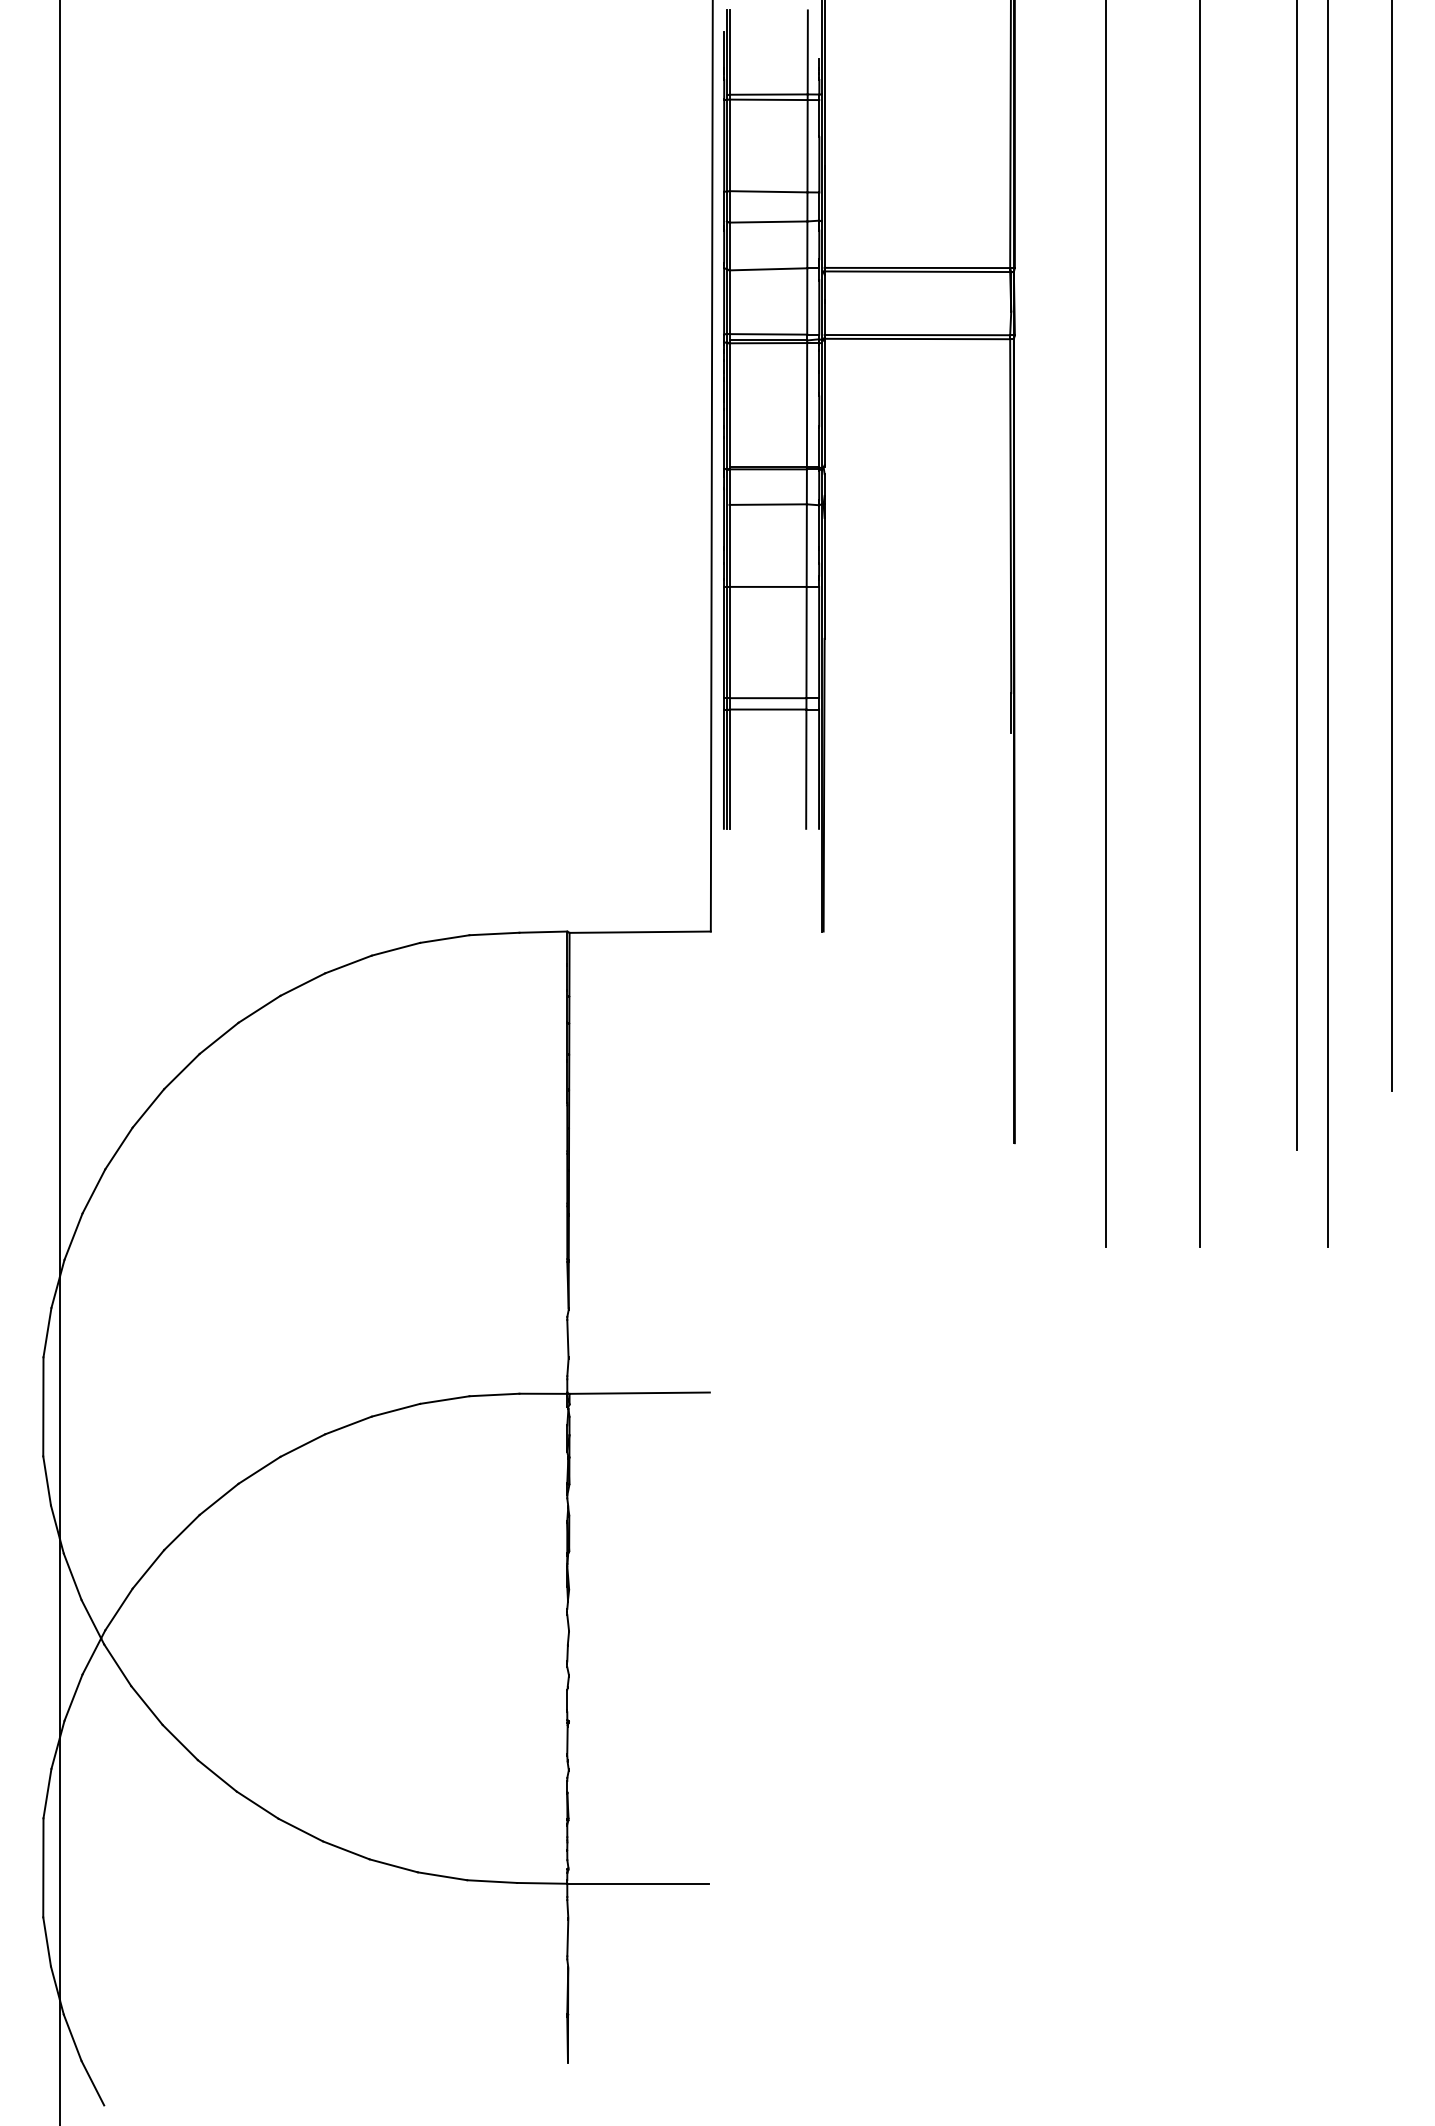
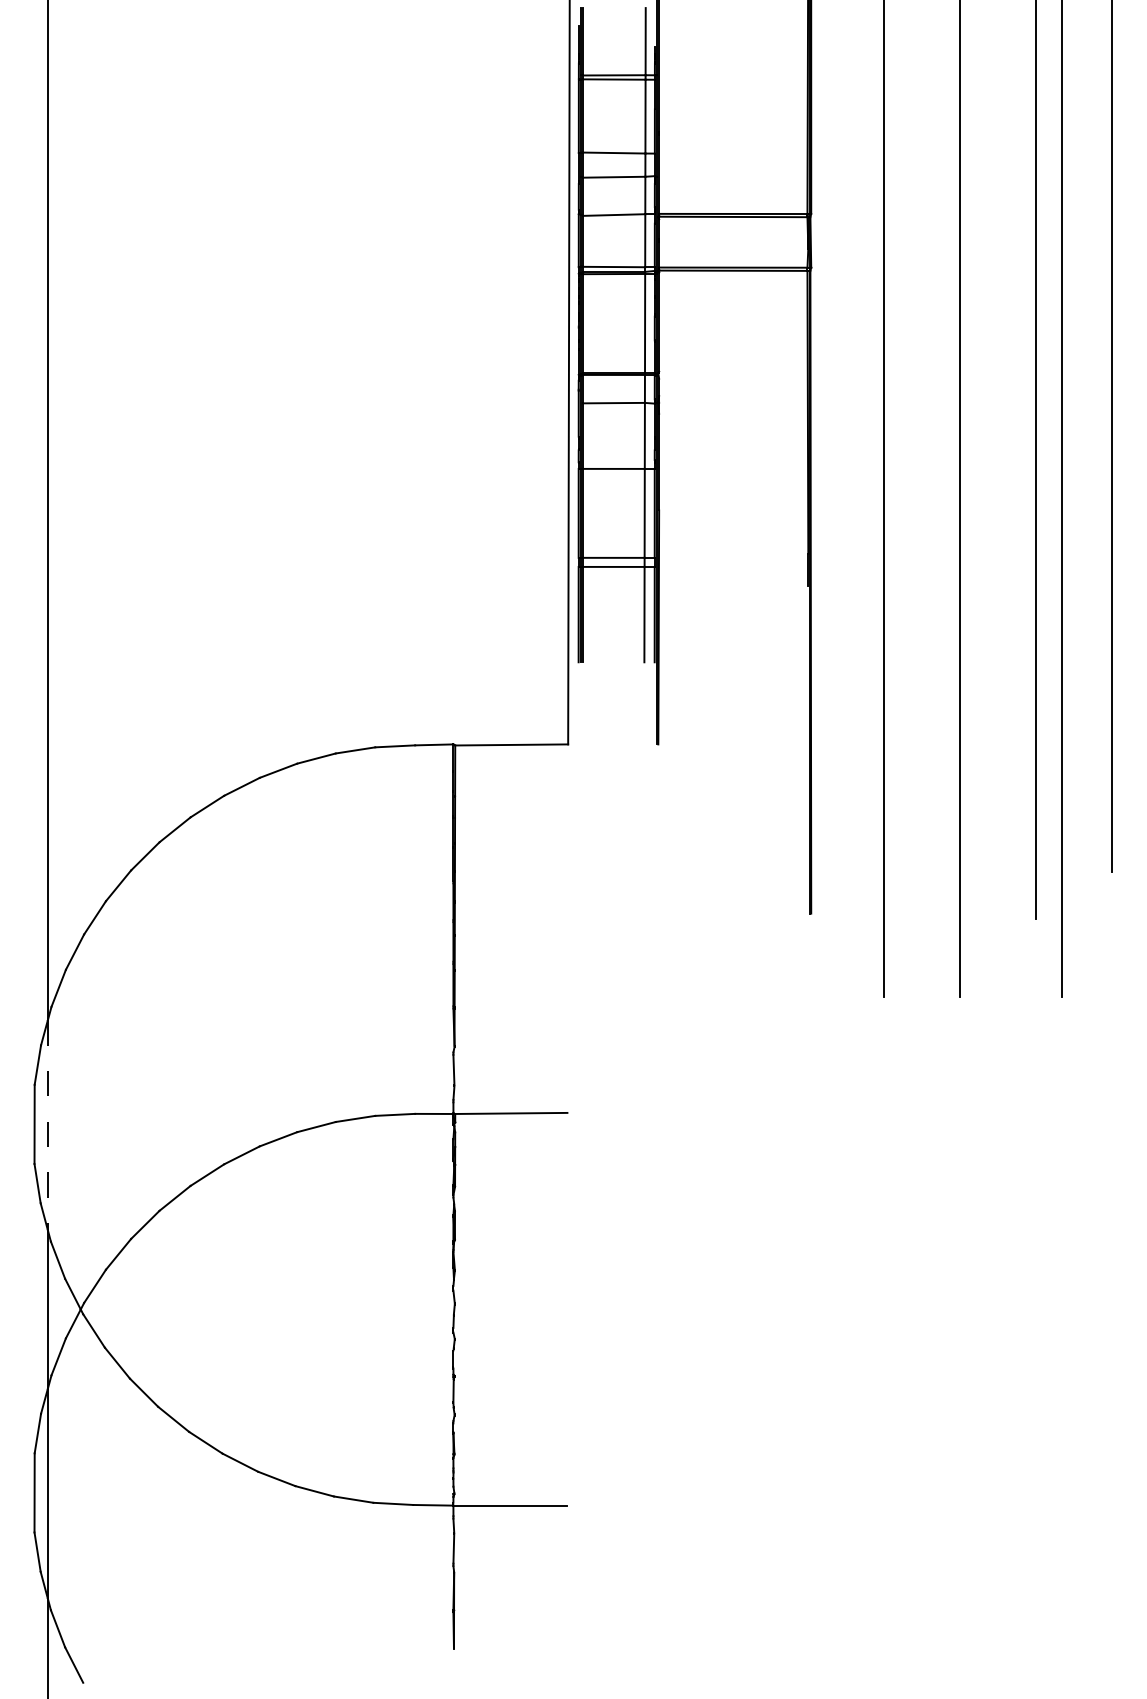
line: (59, 1408) -> (47, 1125), solid -> dashed

